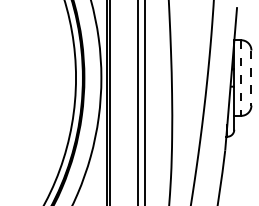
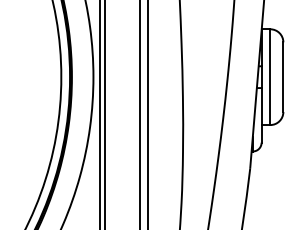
line: (241, 78) -> (270, 77), dashed -> solid
line: (251, 78) -> (283, 77), dashed -> solid

